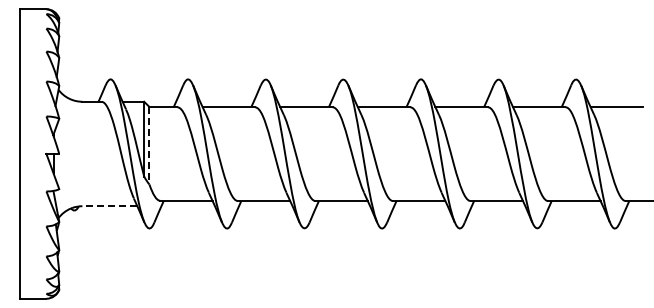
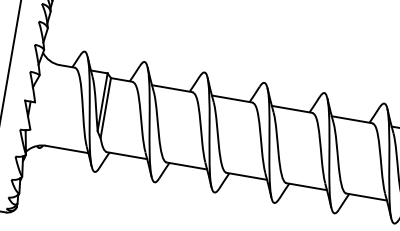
line: (149, 145) -> (105, 107), dashed -> solid
line: (109, 206) -> (66, 149), dashed -> solid

